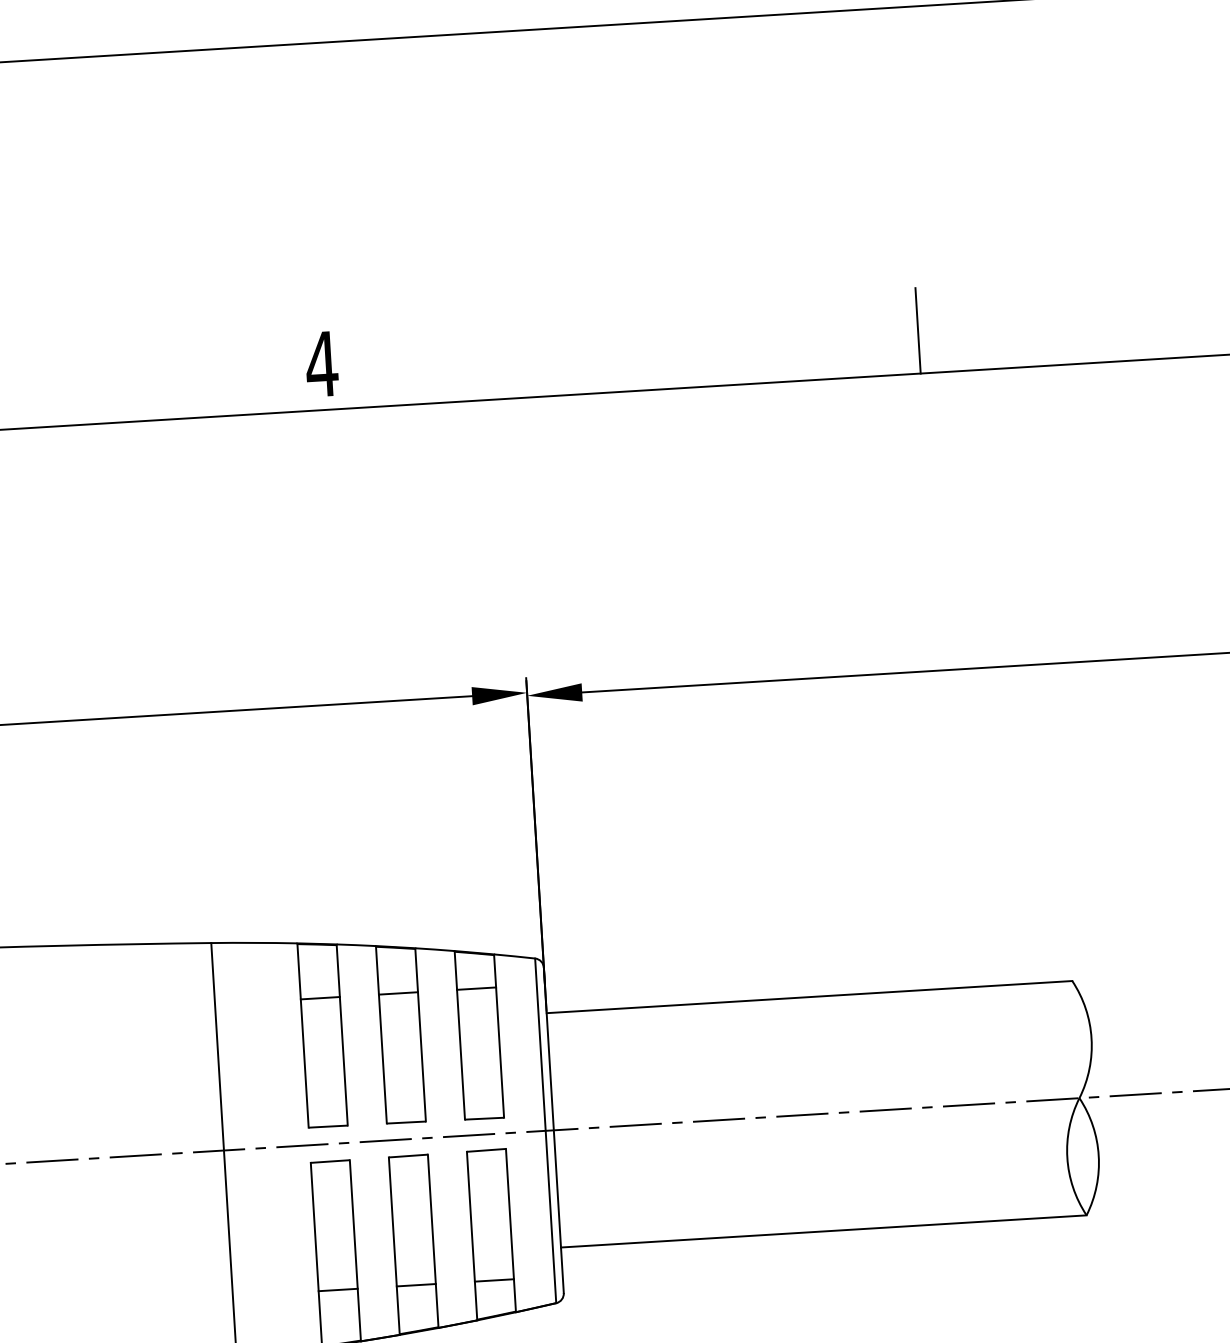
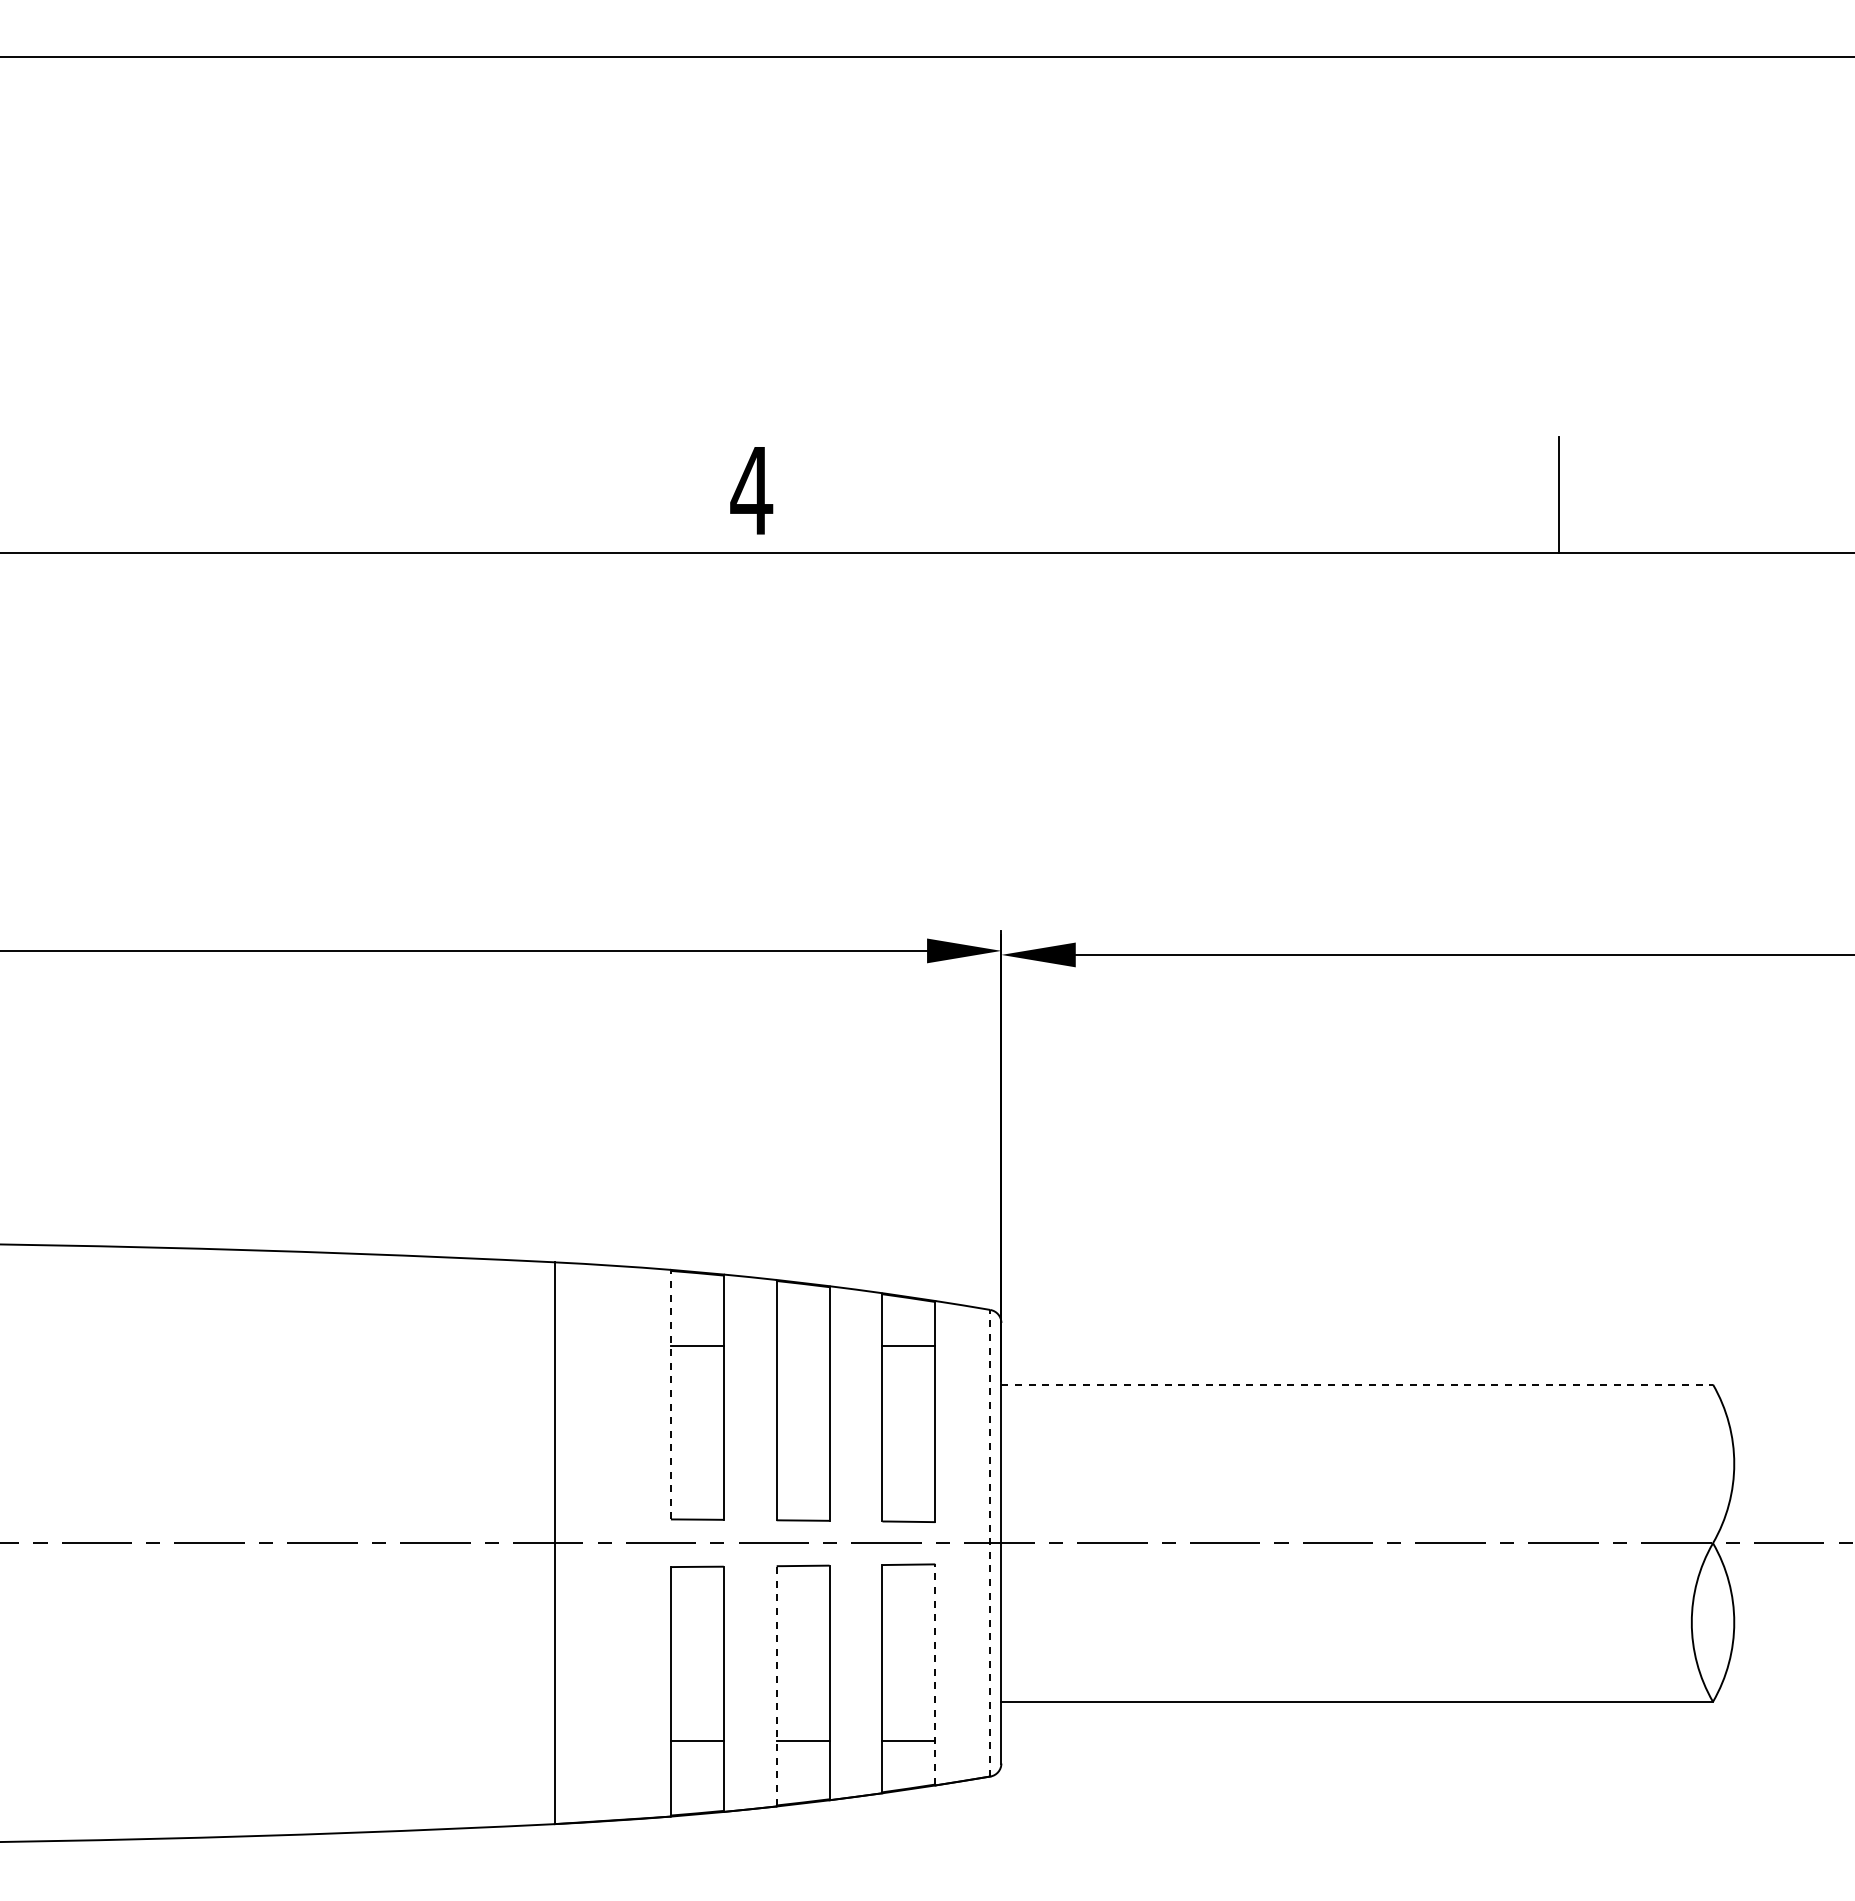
line: (397, 993) -> (802, 1345), removed
line: (809, 997) -> (1357, 1384), solid -> dashed
line: (302, 1035) -> (670, 1394), solid -> dashed
line: (545, 1130) -> (990, 1542), solid -> dashed
line: (511, 1230) -> (935, 1674), solid -> dashed
line: (394, 1245) -> (776, 1685), solid -> dashed

